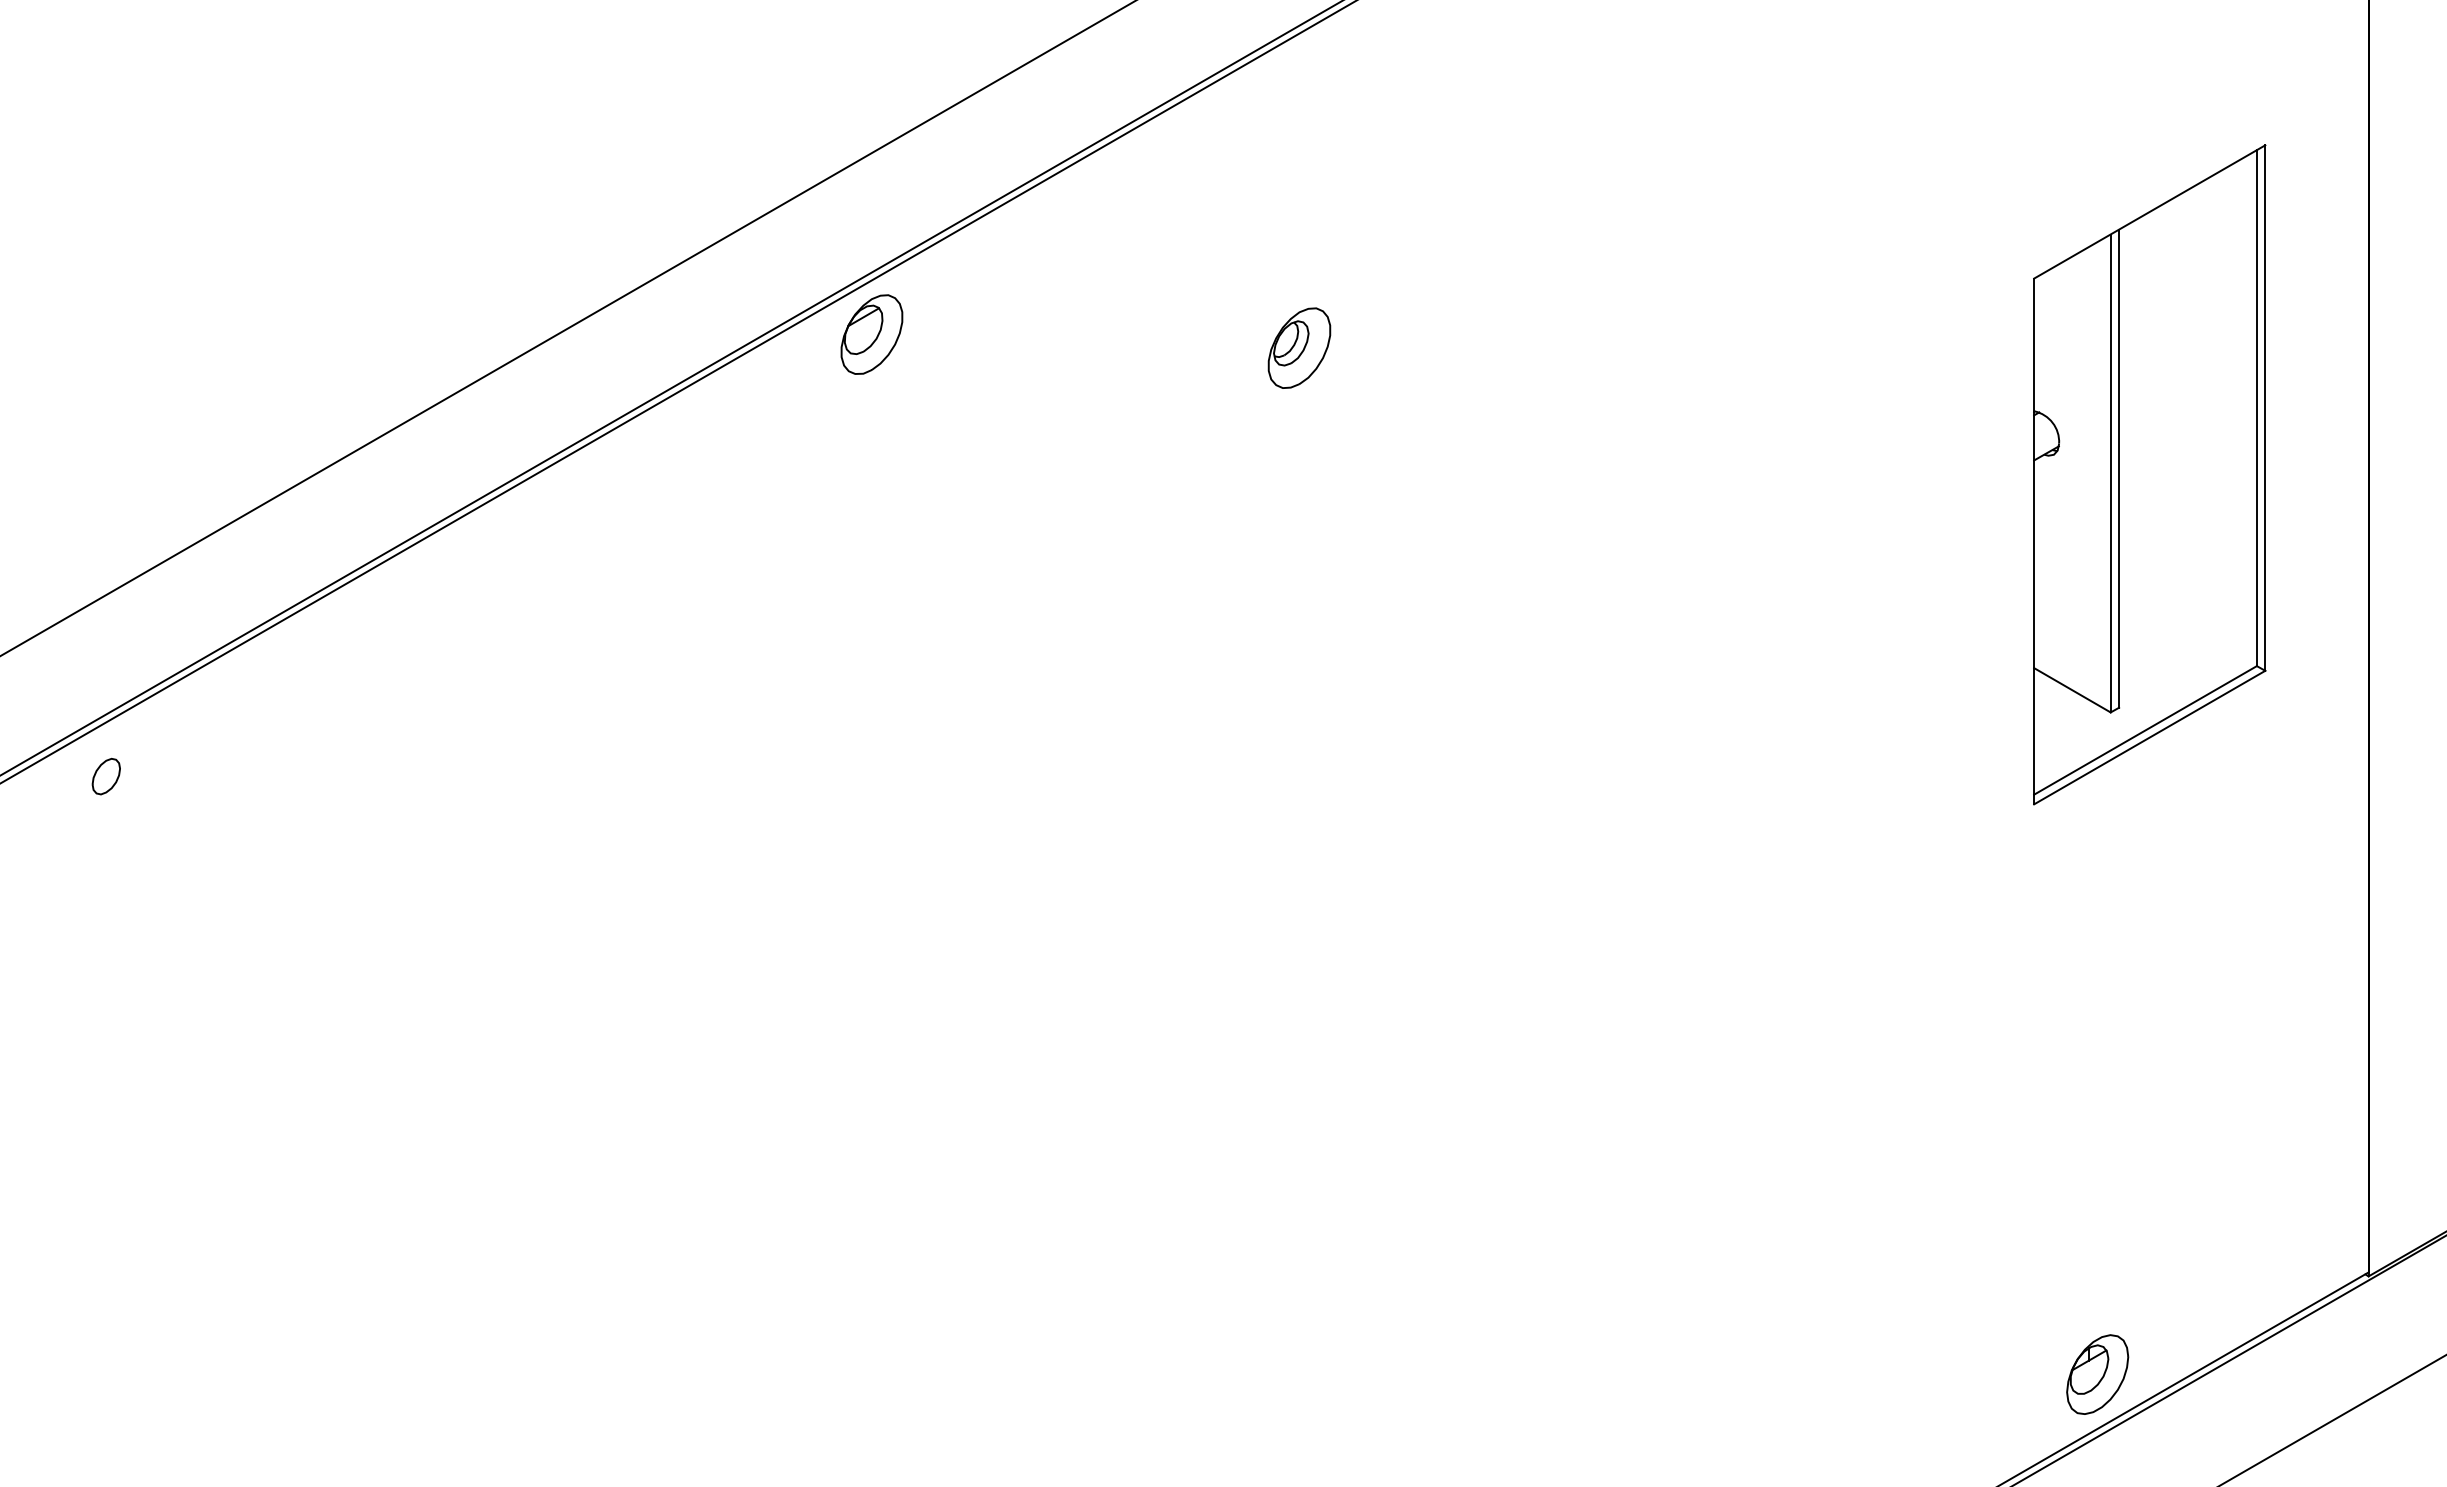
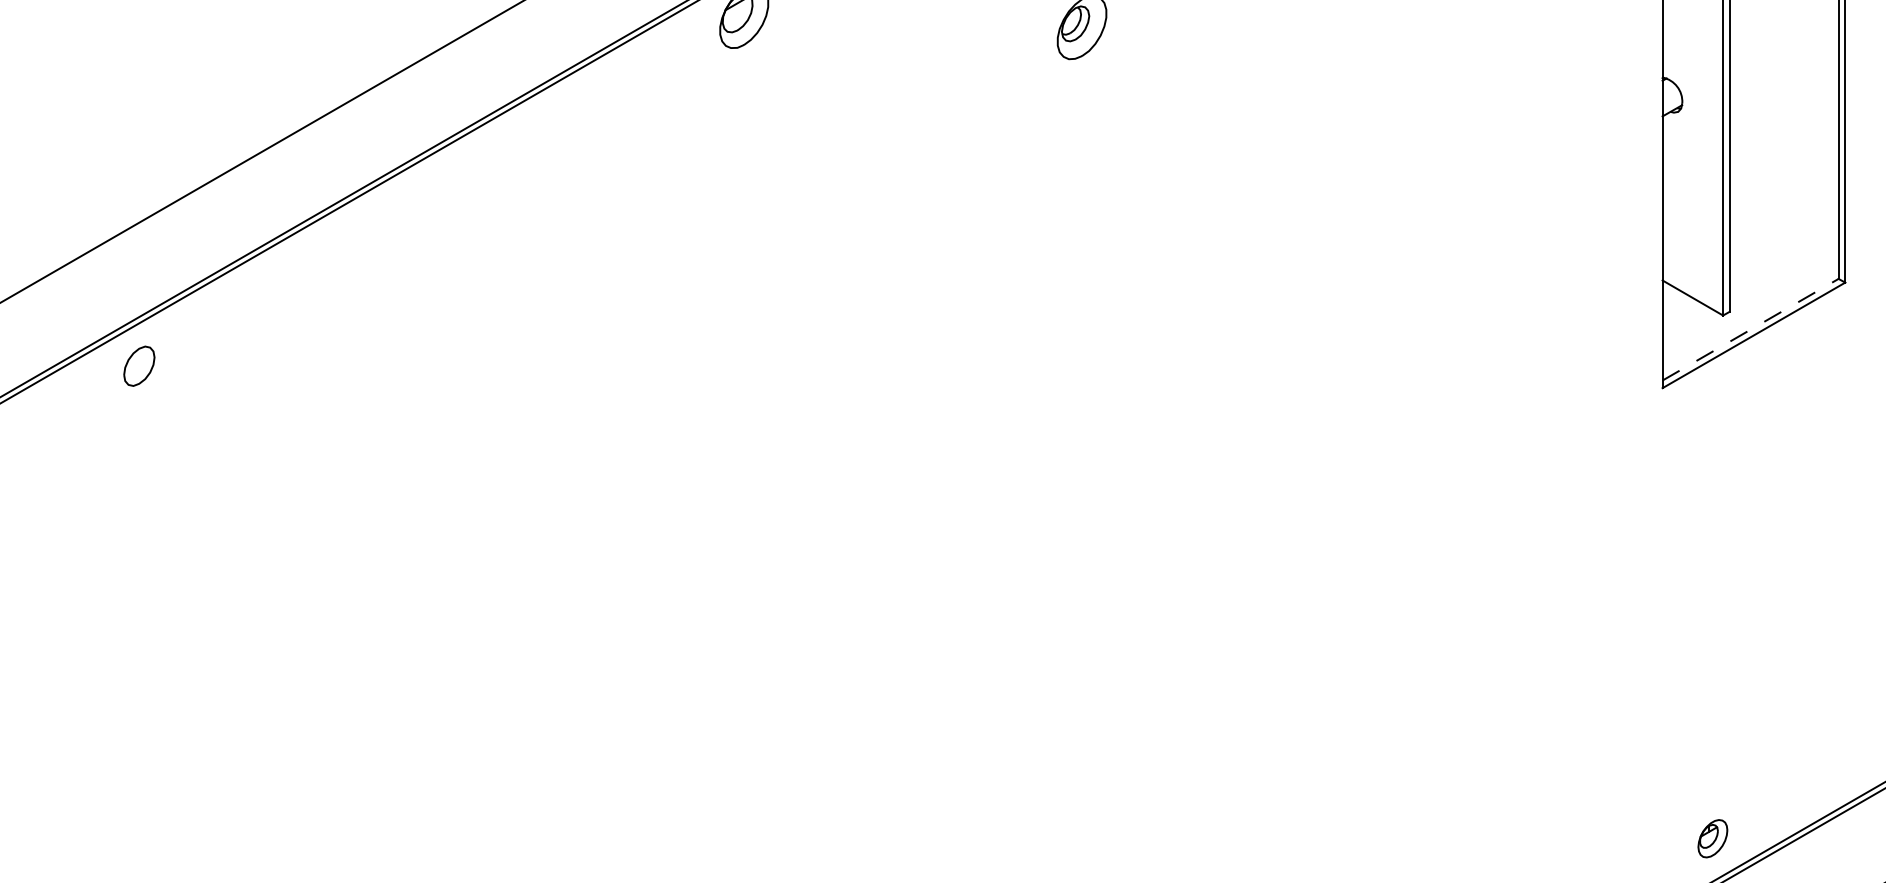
line: (2145, 730) -> (1750, 329), solid -> dashed
part: (105, 776) -> (138, 366), size x1.4
part: (2097, 1374) -> (1712, 838), size x0.6

